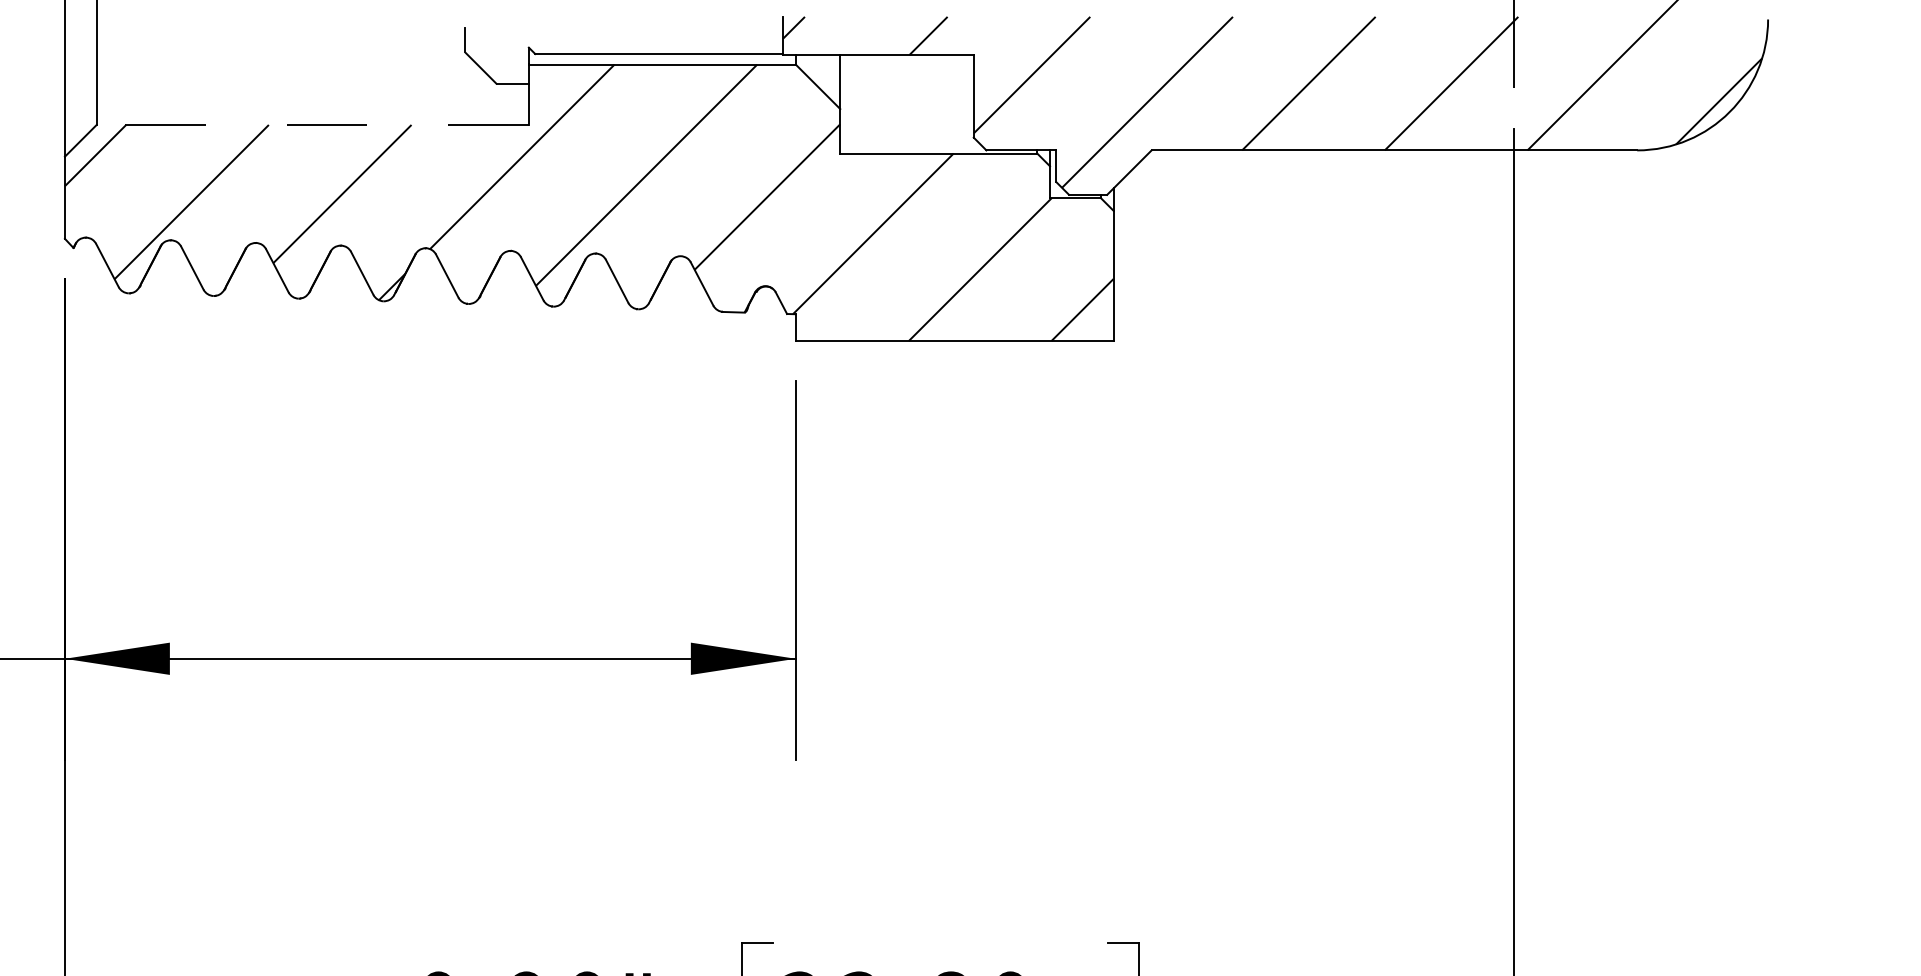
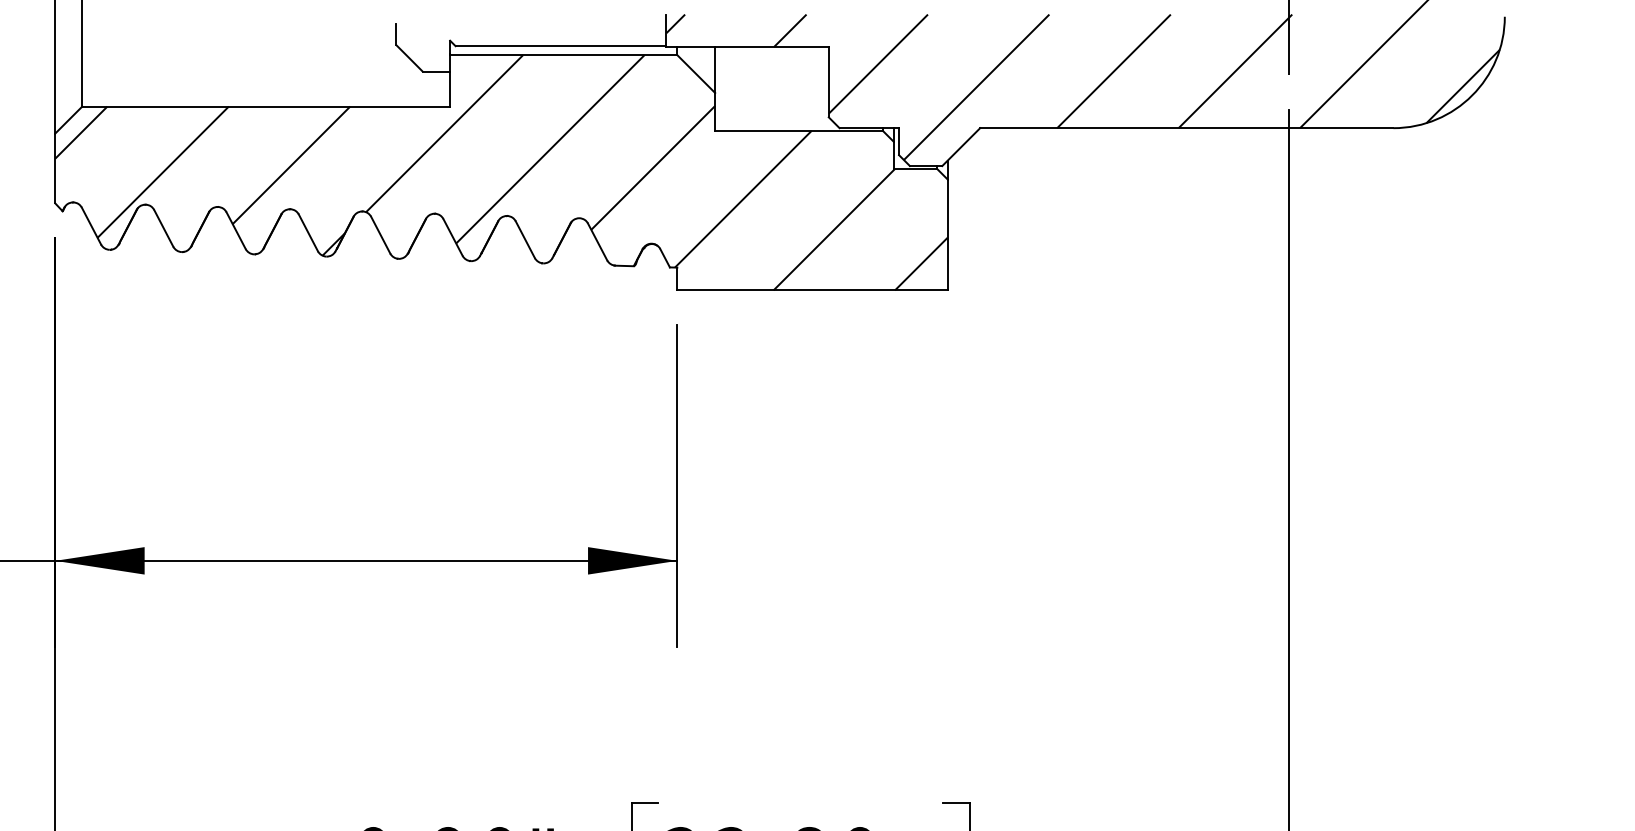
line: (313, 124) -> (266, 106), dashed -> solid

